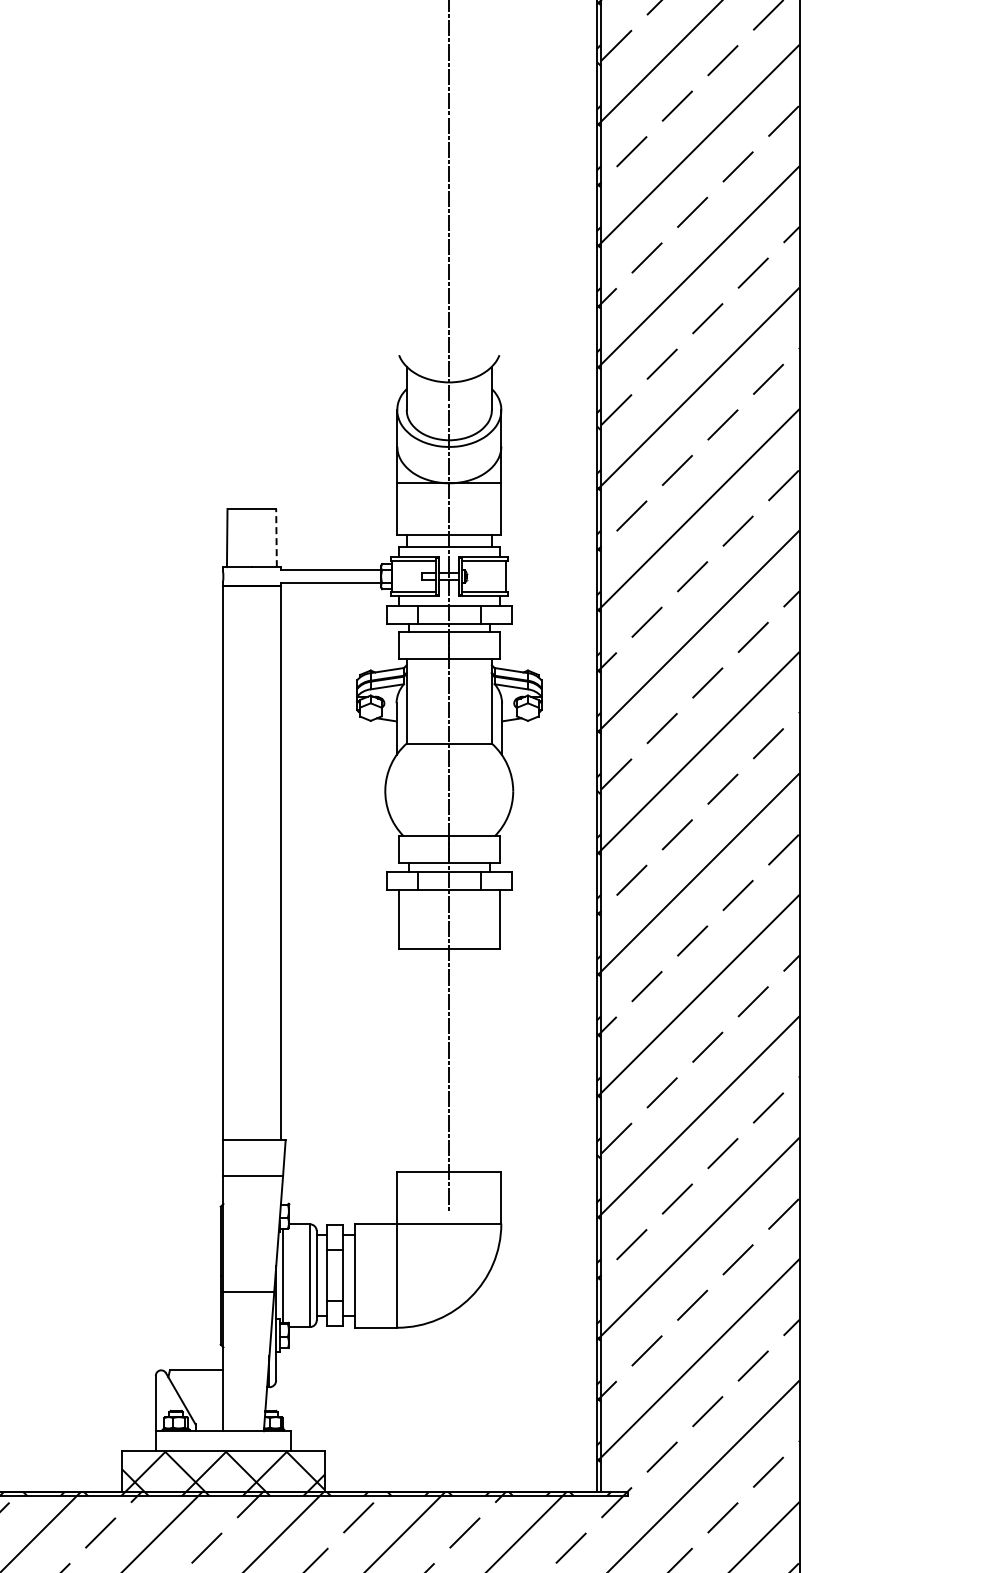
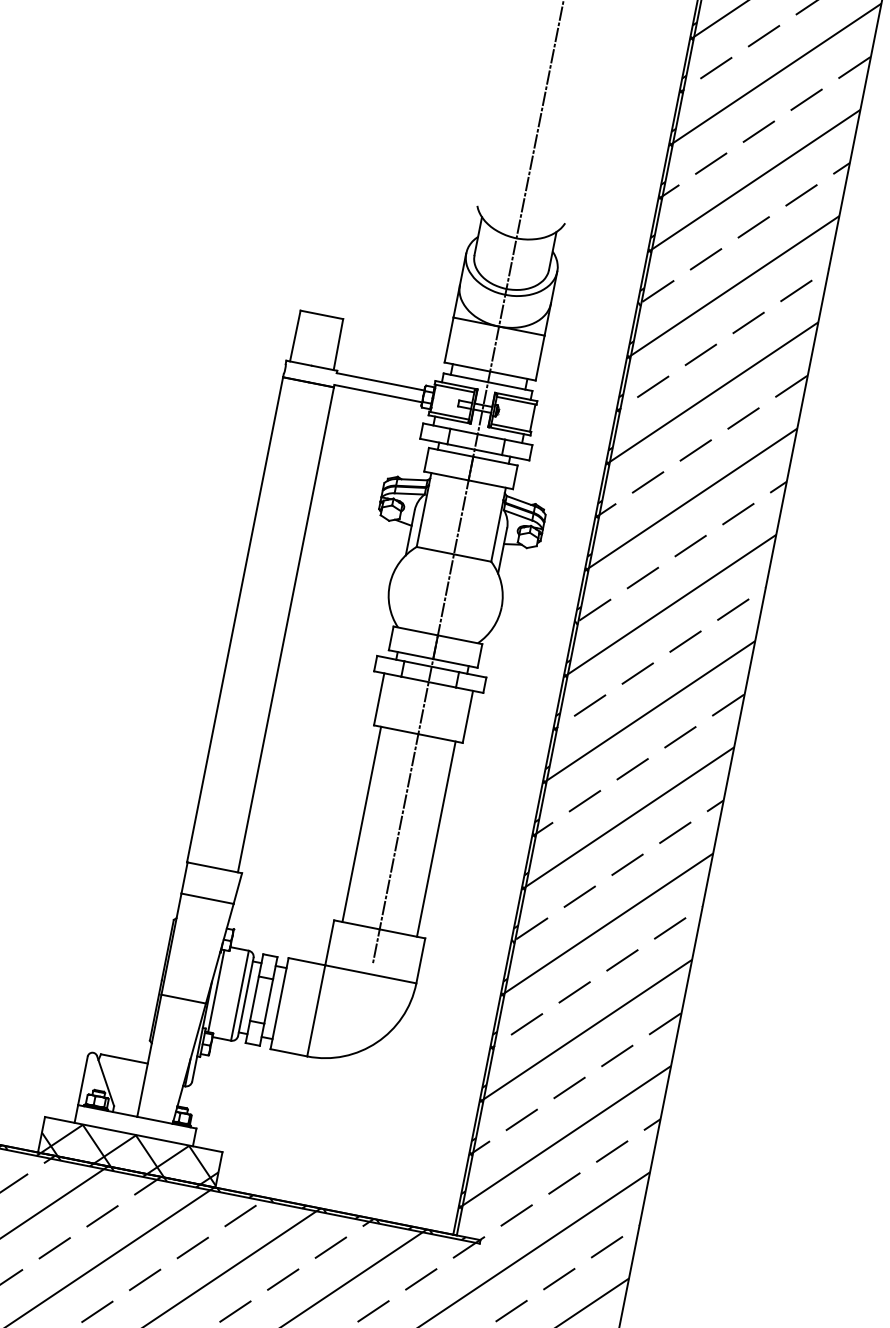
line: (276, 537) -> (338, 344), dashed -> solid
line: (406, 1060) -> (361, 824), added
line: (491, 1060) -> (436, 838), added

